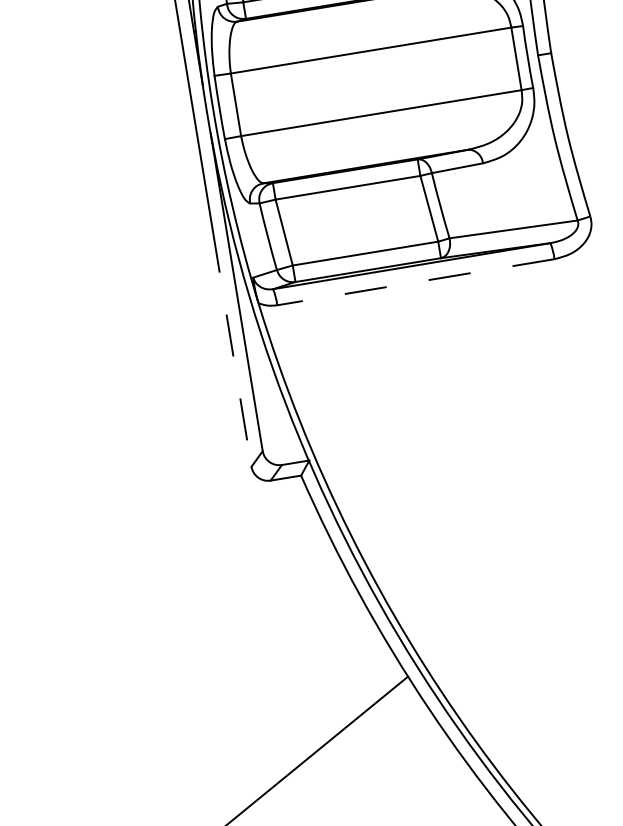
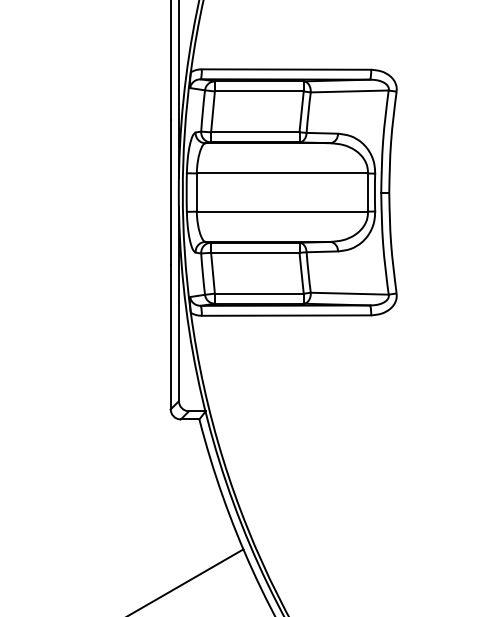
line: (415, 282) -> (286, 315), dashed -> solid
line: (231, 349) -> (170, 337), dashed -> solid

